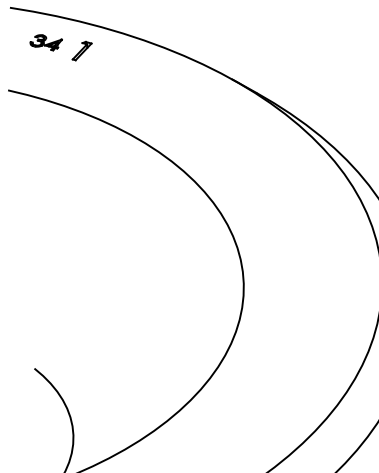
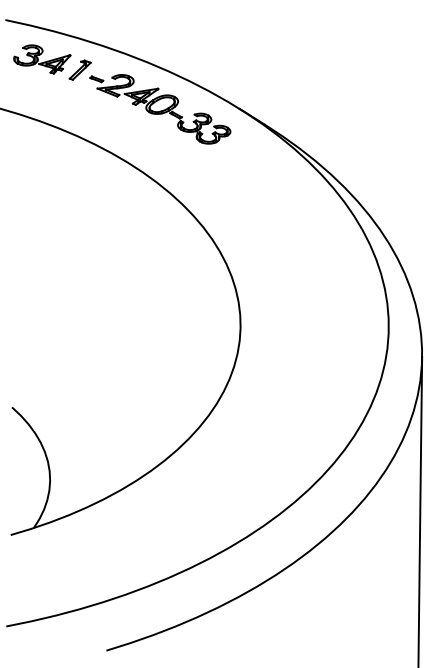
part: (46, 42) -> (42, 59), size x1.67
part: (158, 83) -> (160, 109), added

